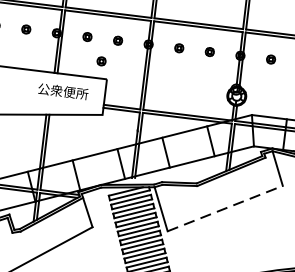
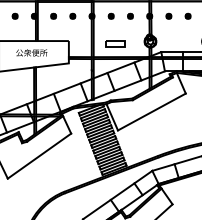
part: (100, 59) -> (63, 29), removed
text: (62, 90) -> (31, 52), moved
part: (180, 92) -> (115, 43), added
line: (224, 209) -> (151, 112), dashed -> solid

